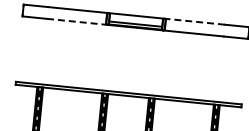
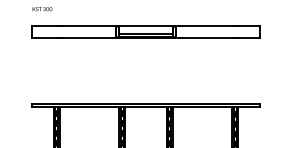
line: (77, 21) -> (87, 37), dashed -> solid
line: (194, 22) -> (204, 26), dashed -> solid

